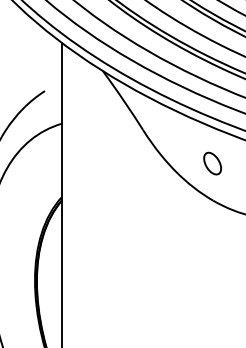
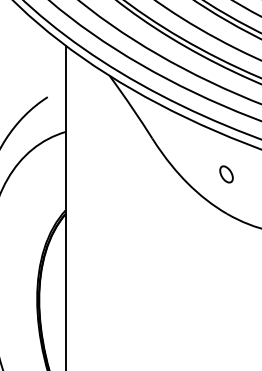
part: (212, 163) -> (226, 174), size x0.7

